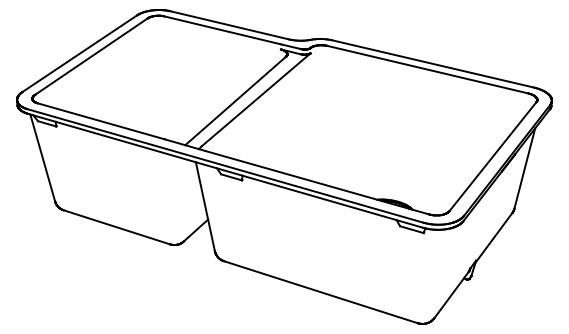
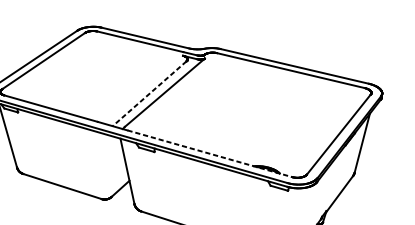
line: (235, 101) -> (149, 94), solid -> dashed
line: (317, 182) -> (209, 153), solid -> dashed

